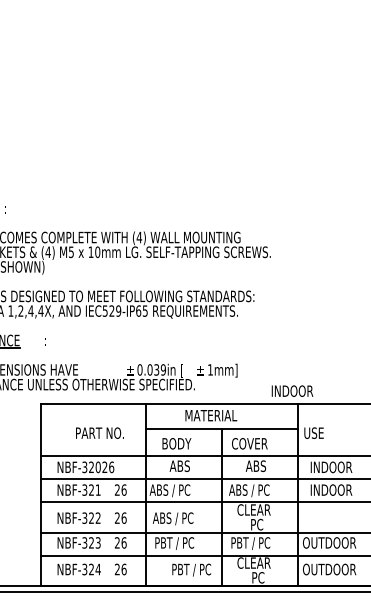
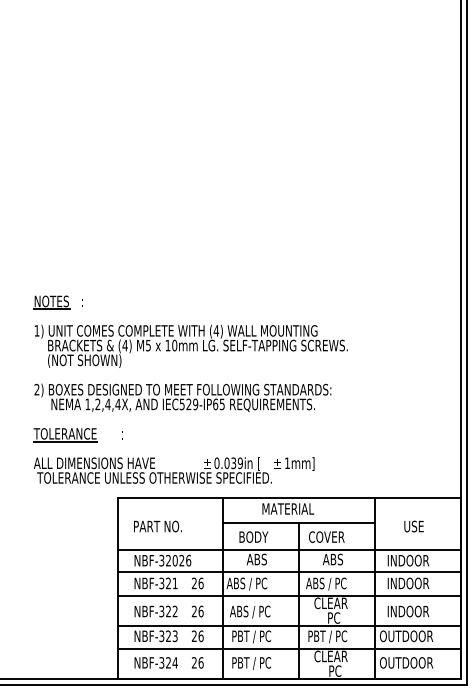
text: (292, 391) -> (408, 611), moved
text: (99, 433) -> (157, 526), moved
text: (313, 433) -> (413, 526), moved
text: (191, 570) -> (251, 663), moved

